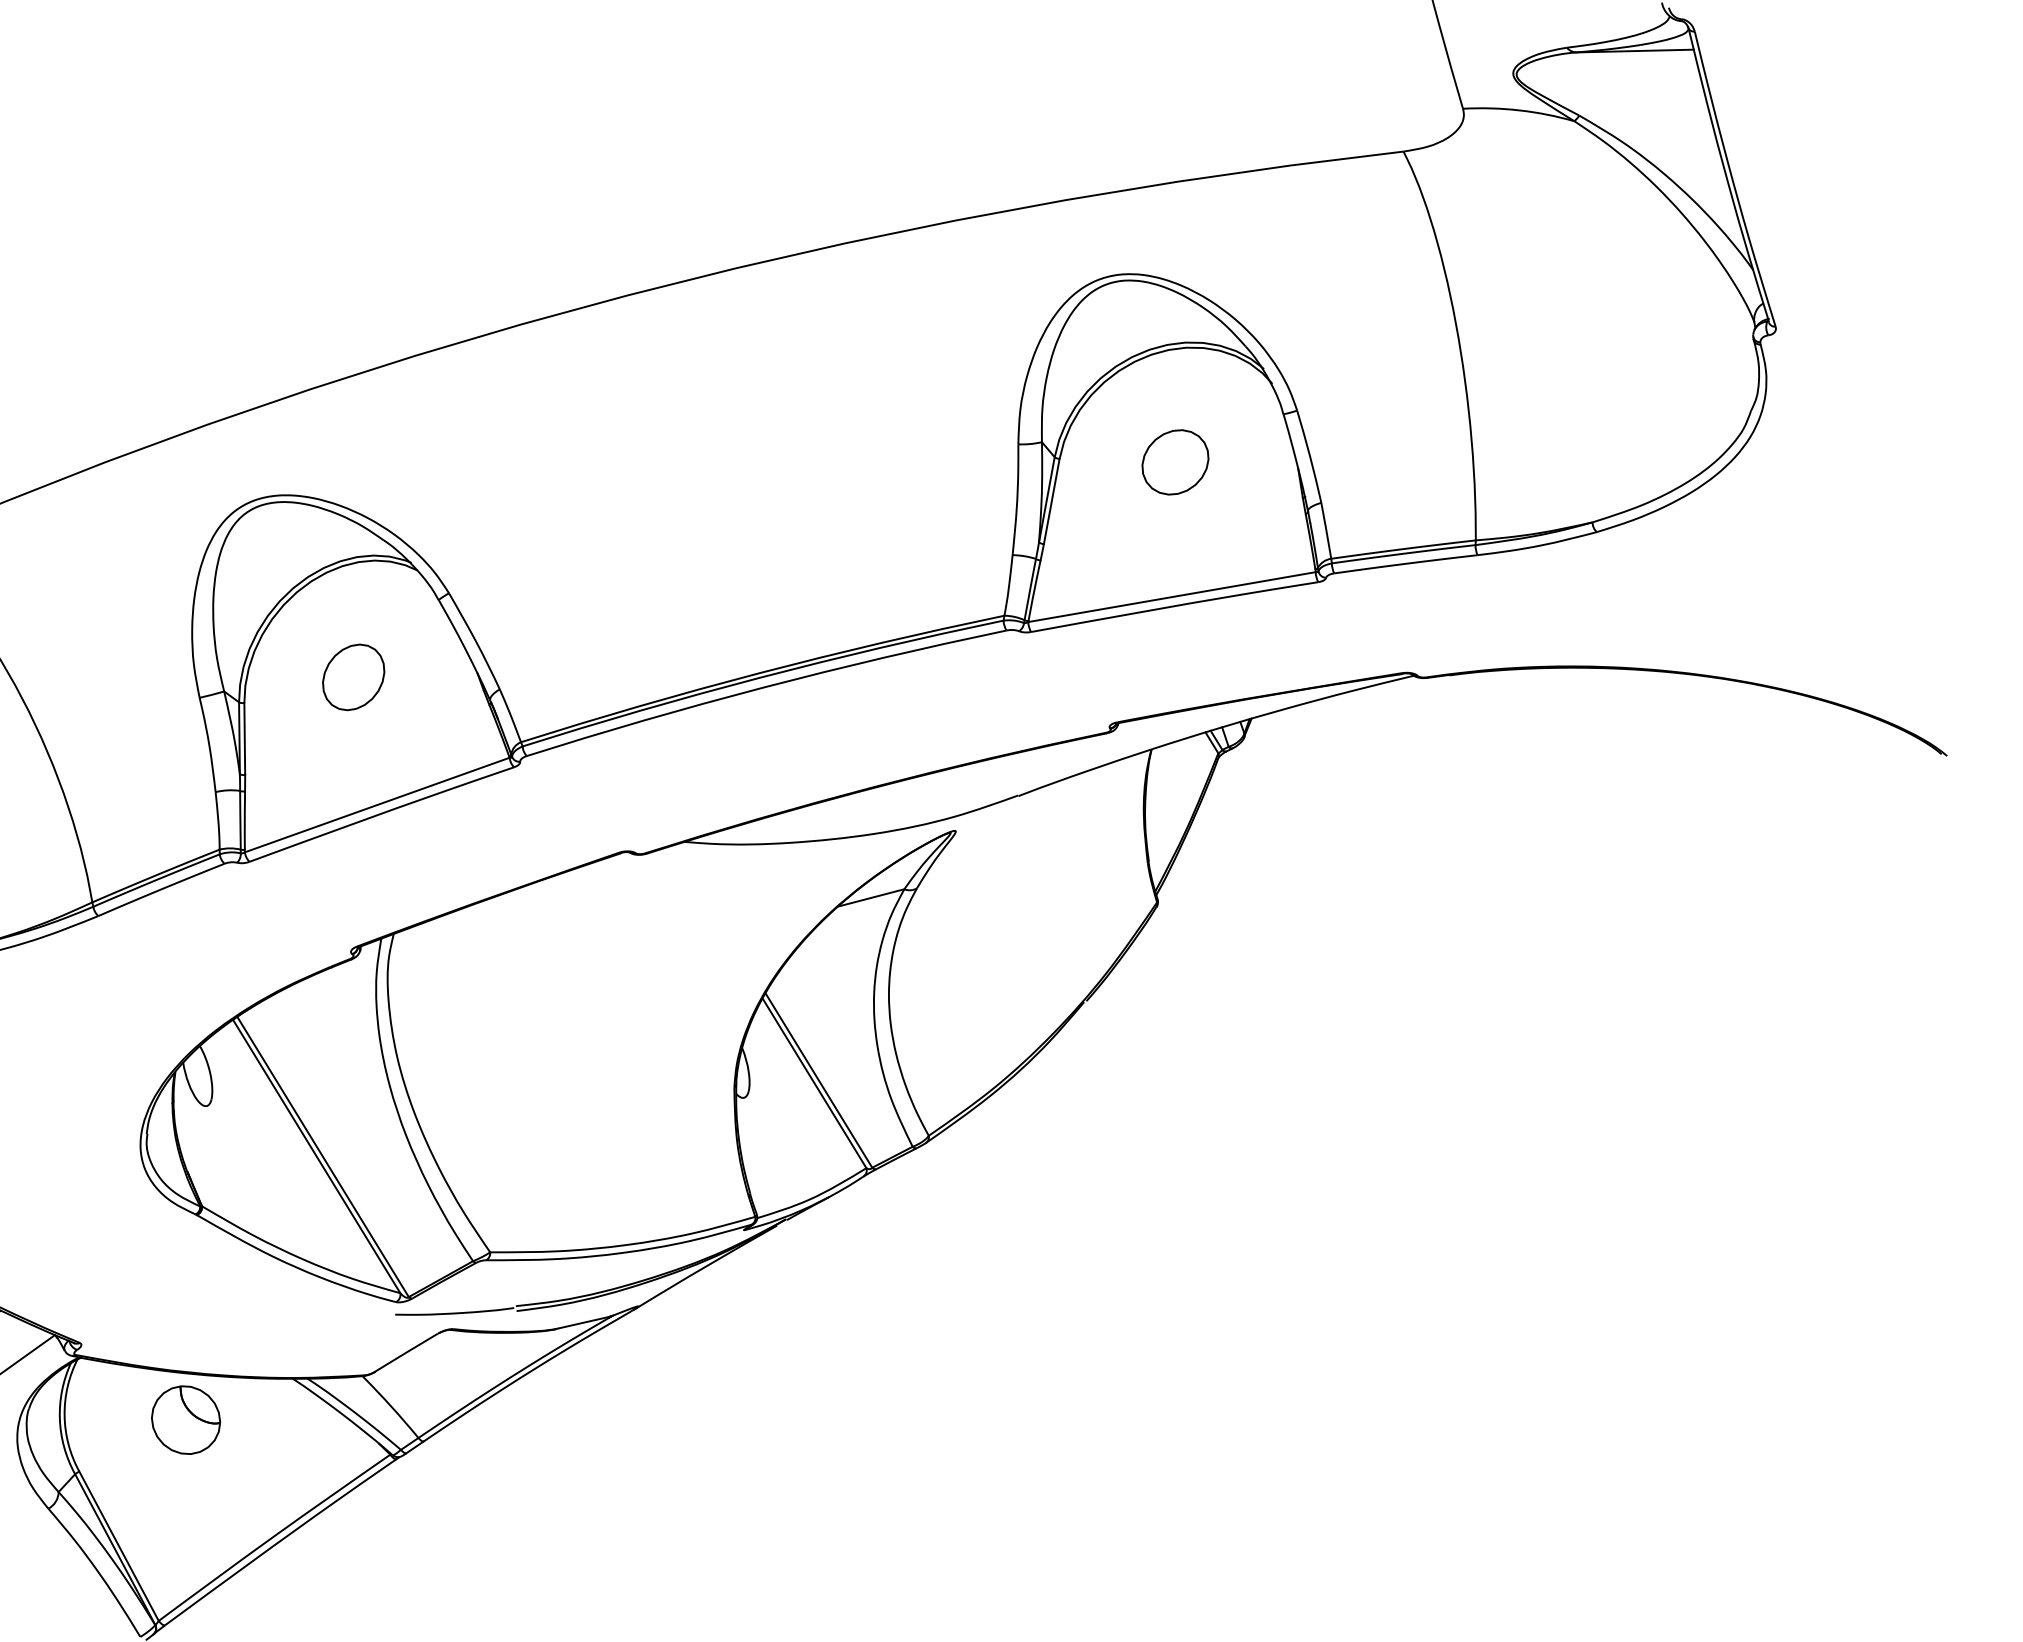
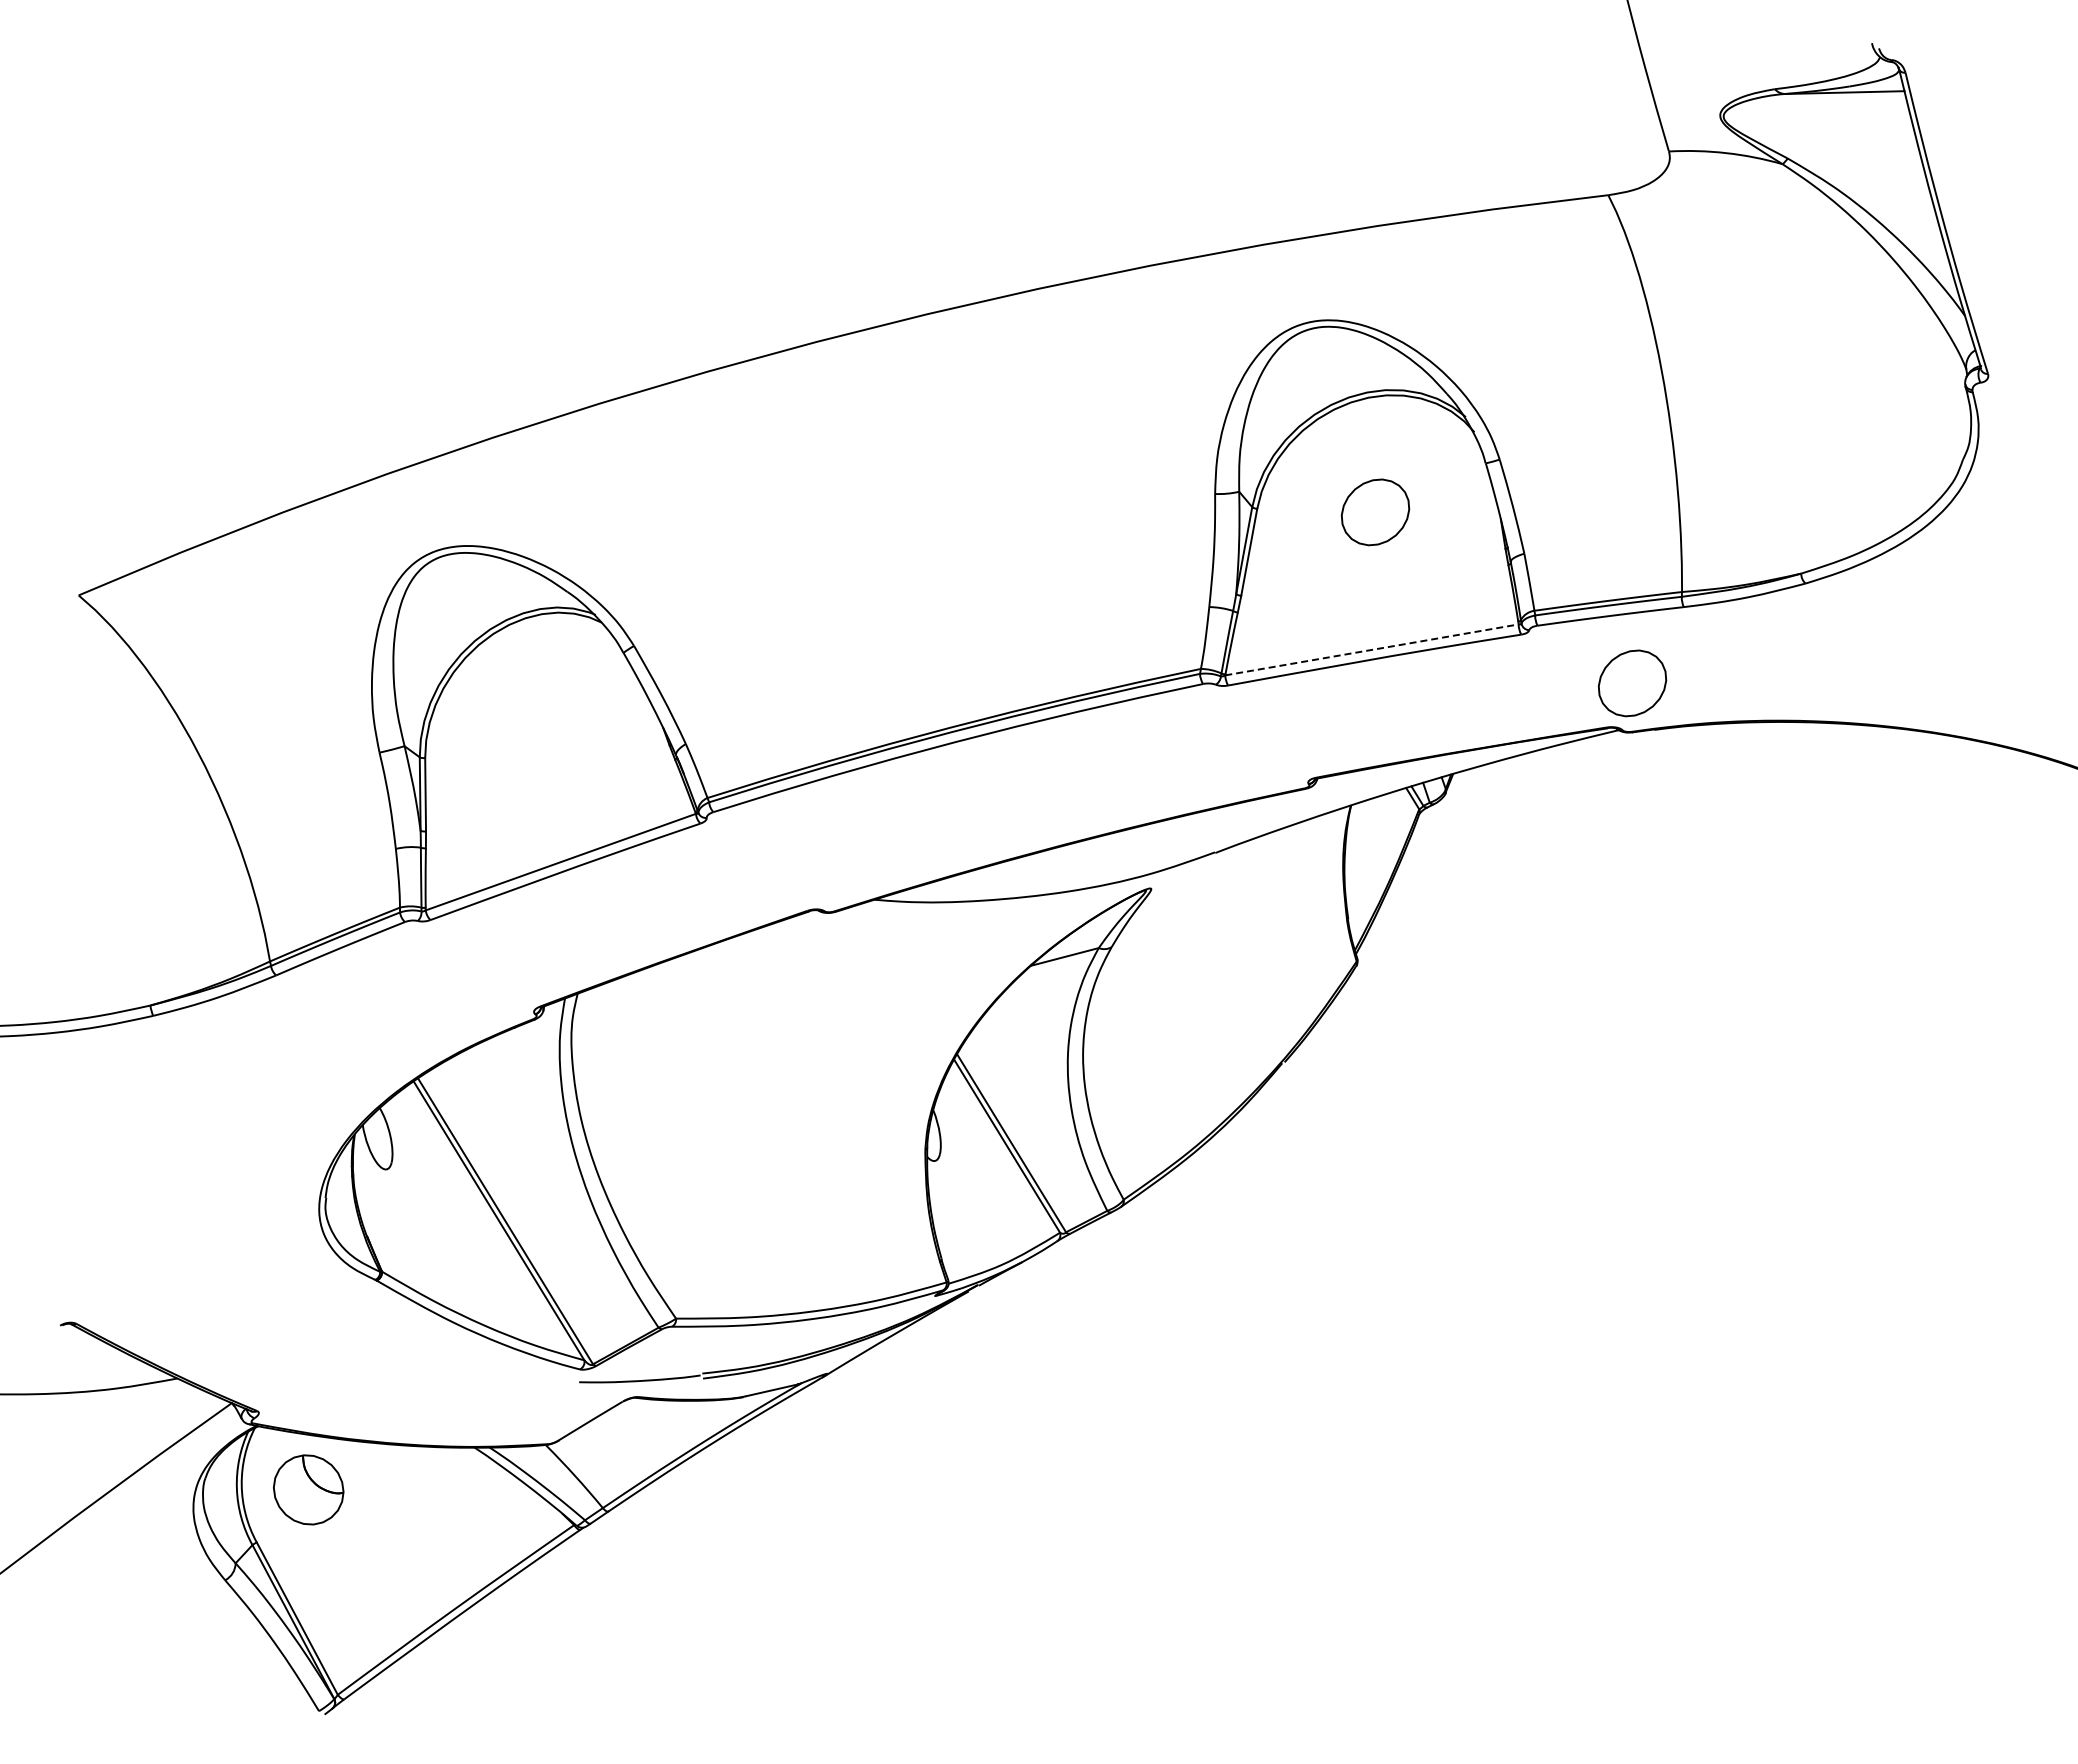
line: (1171, 596) -> (1371, 649), solid -> dashed
part: (1427, 630) -> (1632, 683), added
part: (353, 677) -> (536, 731), removed
part: (185, 1419) -> (308, 1489), moved

